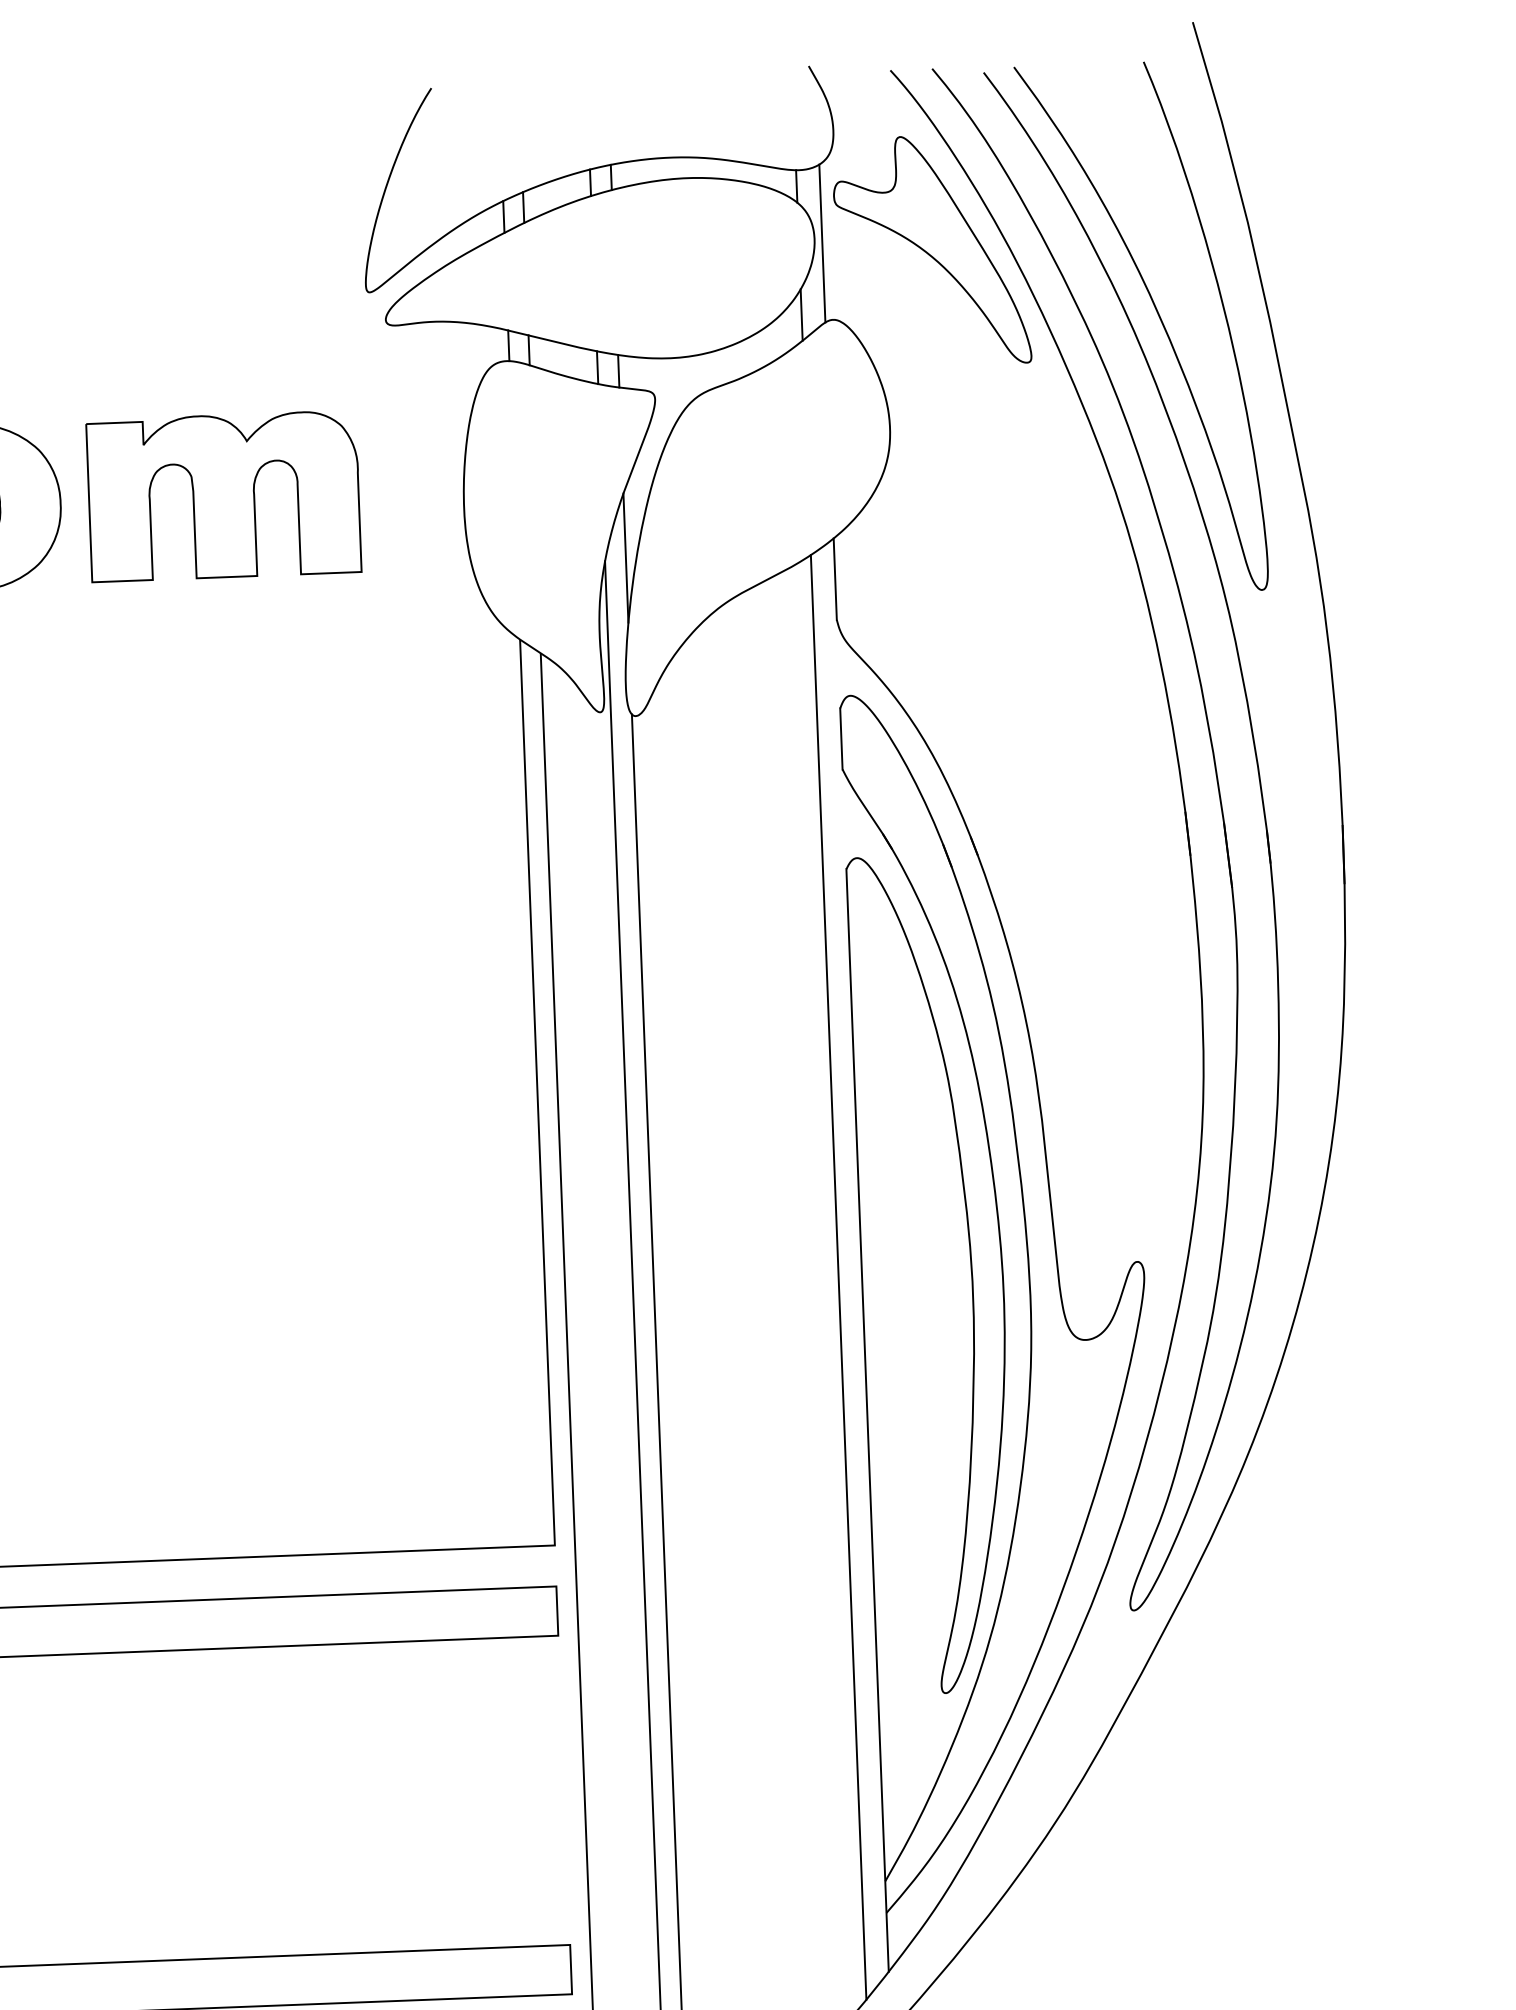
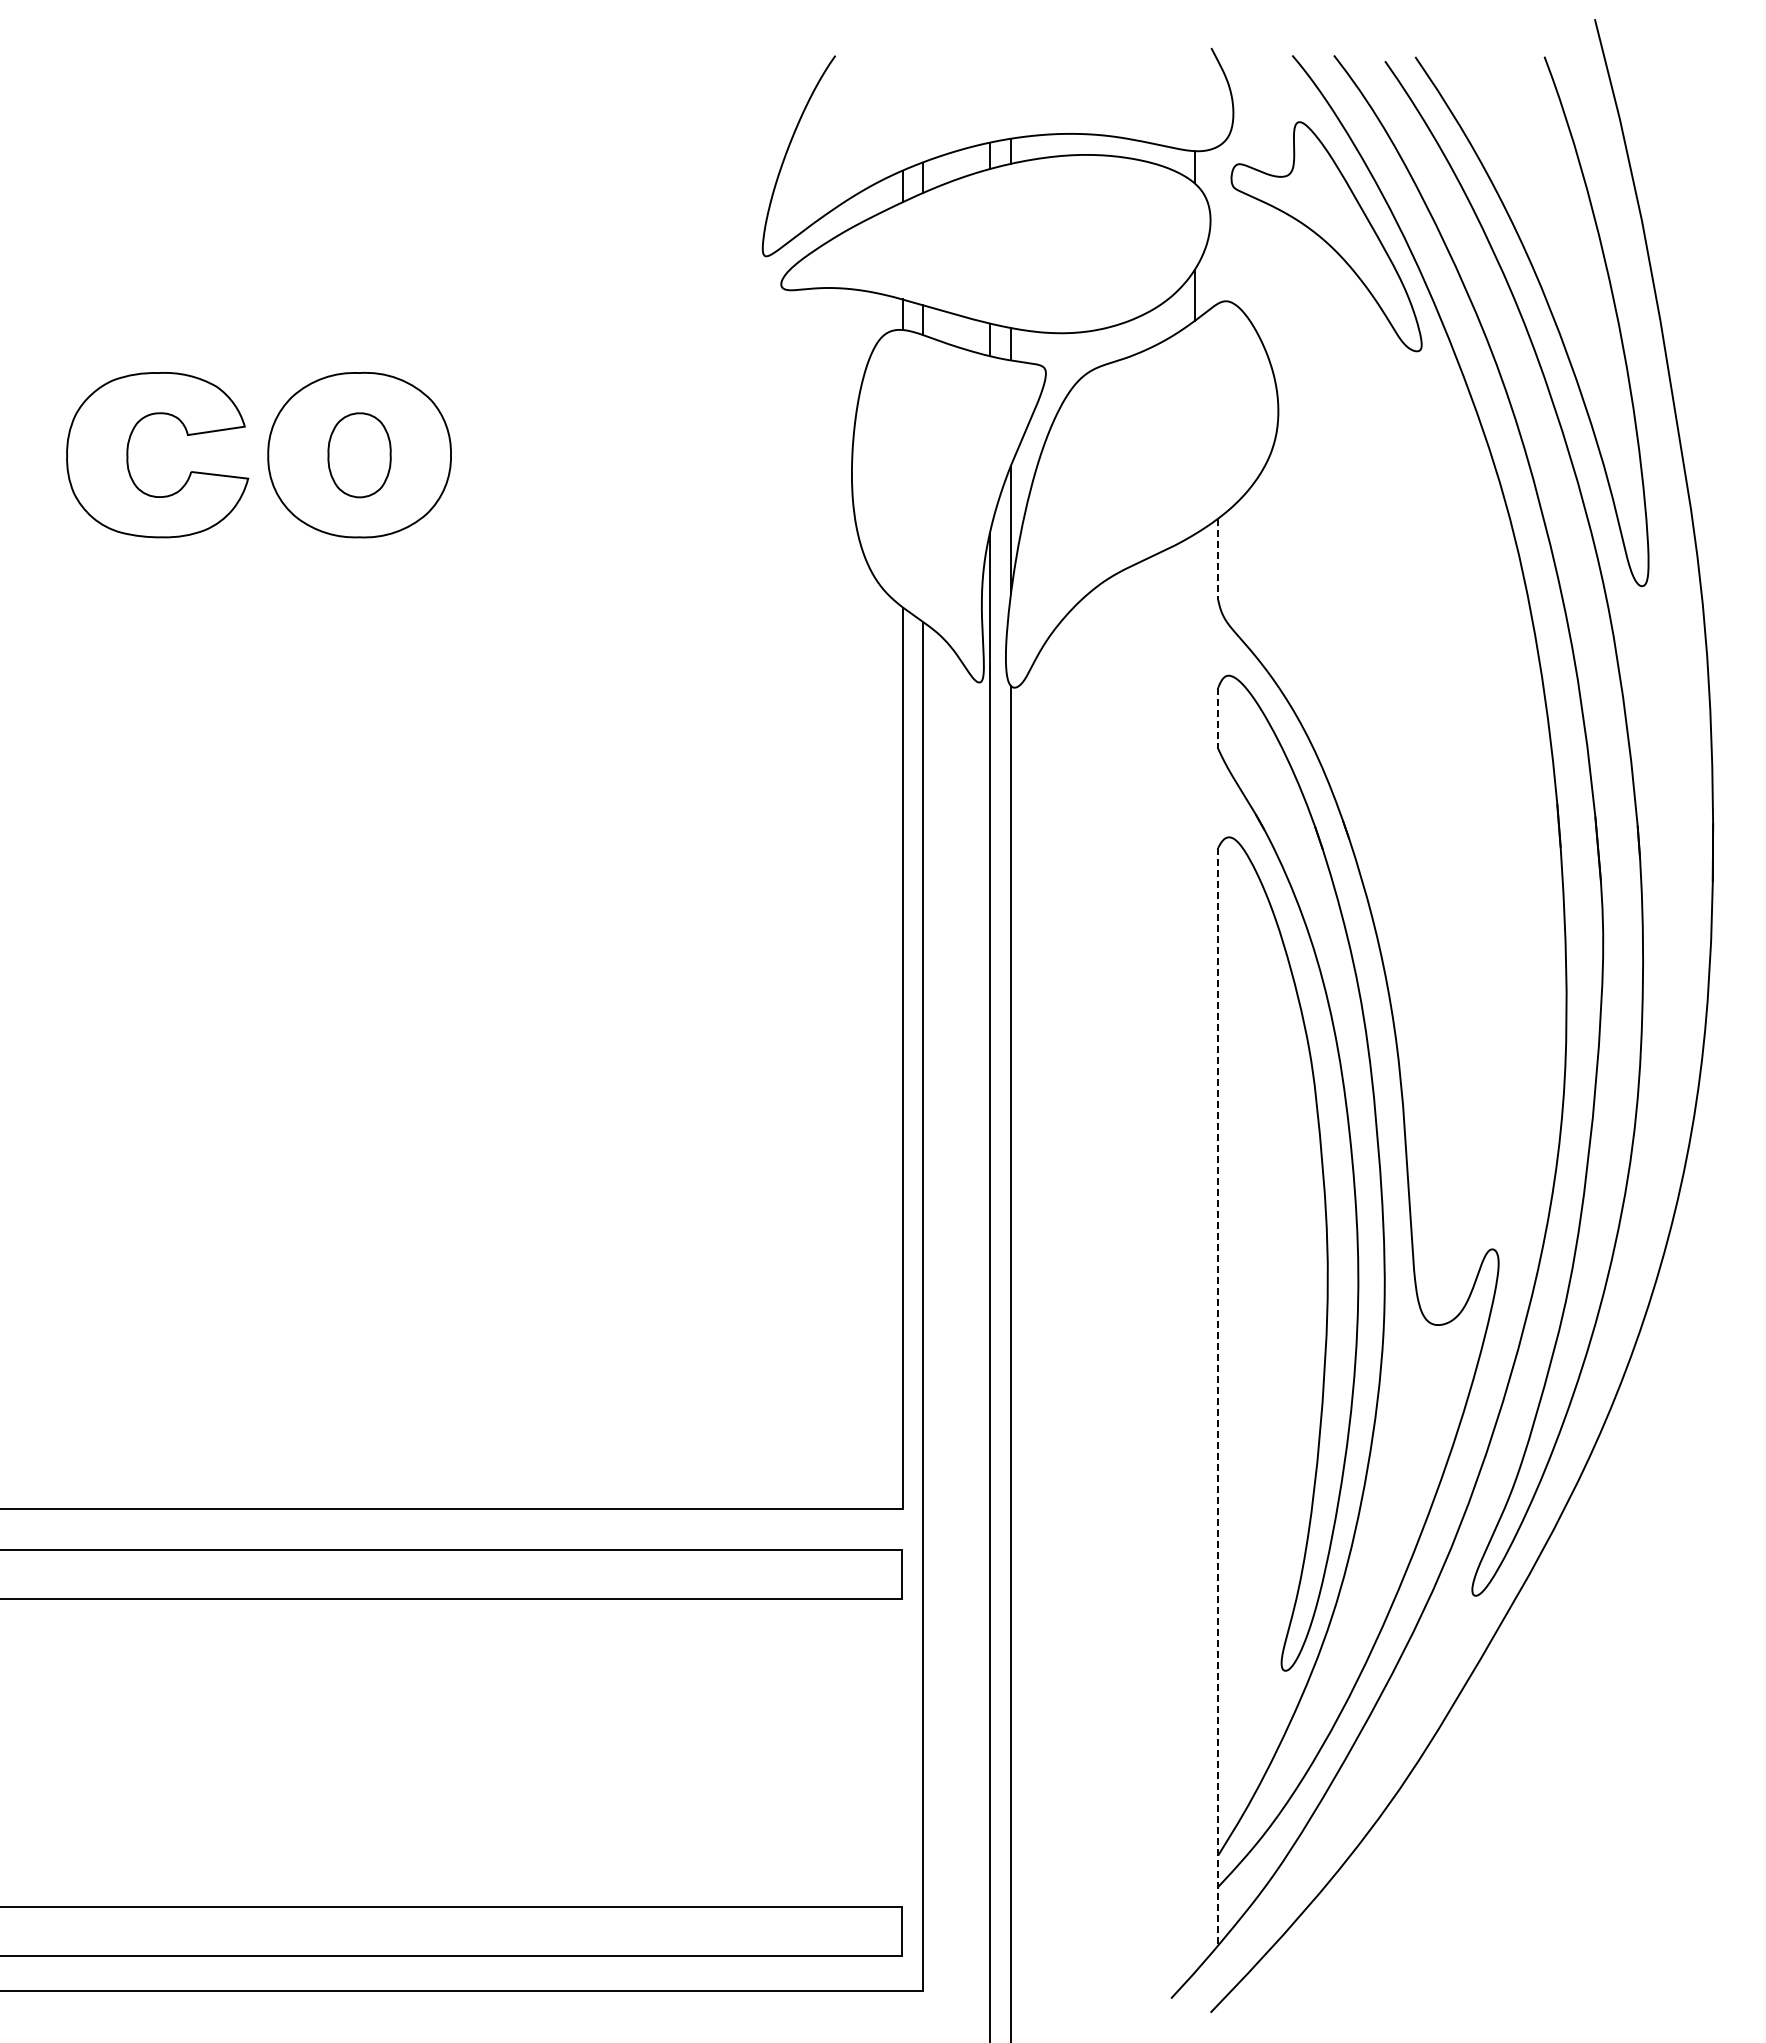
line: (822, 242) -> (1218, 224), removed
part: (223, 496) -> (613, 453), removed
line: (835, 579) -> (1218, 559), solid -> dashed
line: (841, 739) -> (1218, 718), solid -> dashed
line: (838, 1277) -> (1194, 1253), removed
line: (867, 1420) -> (1218, 1396), solid -> dashed

